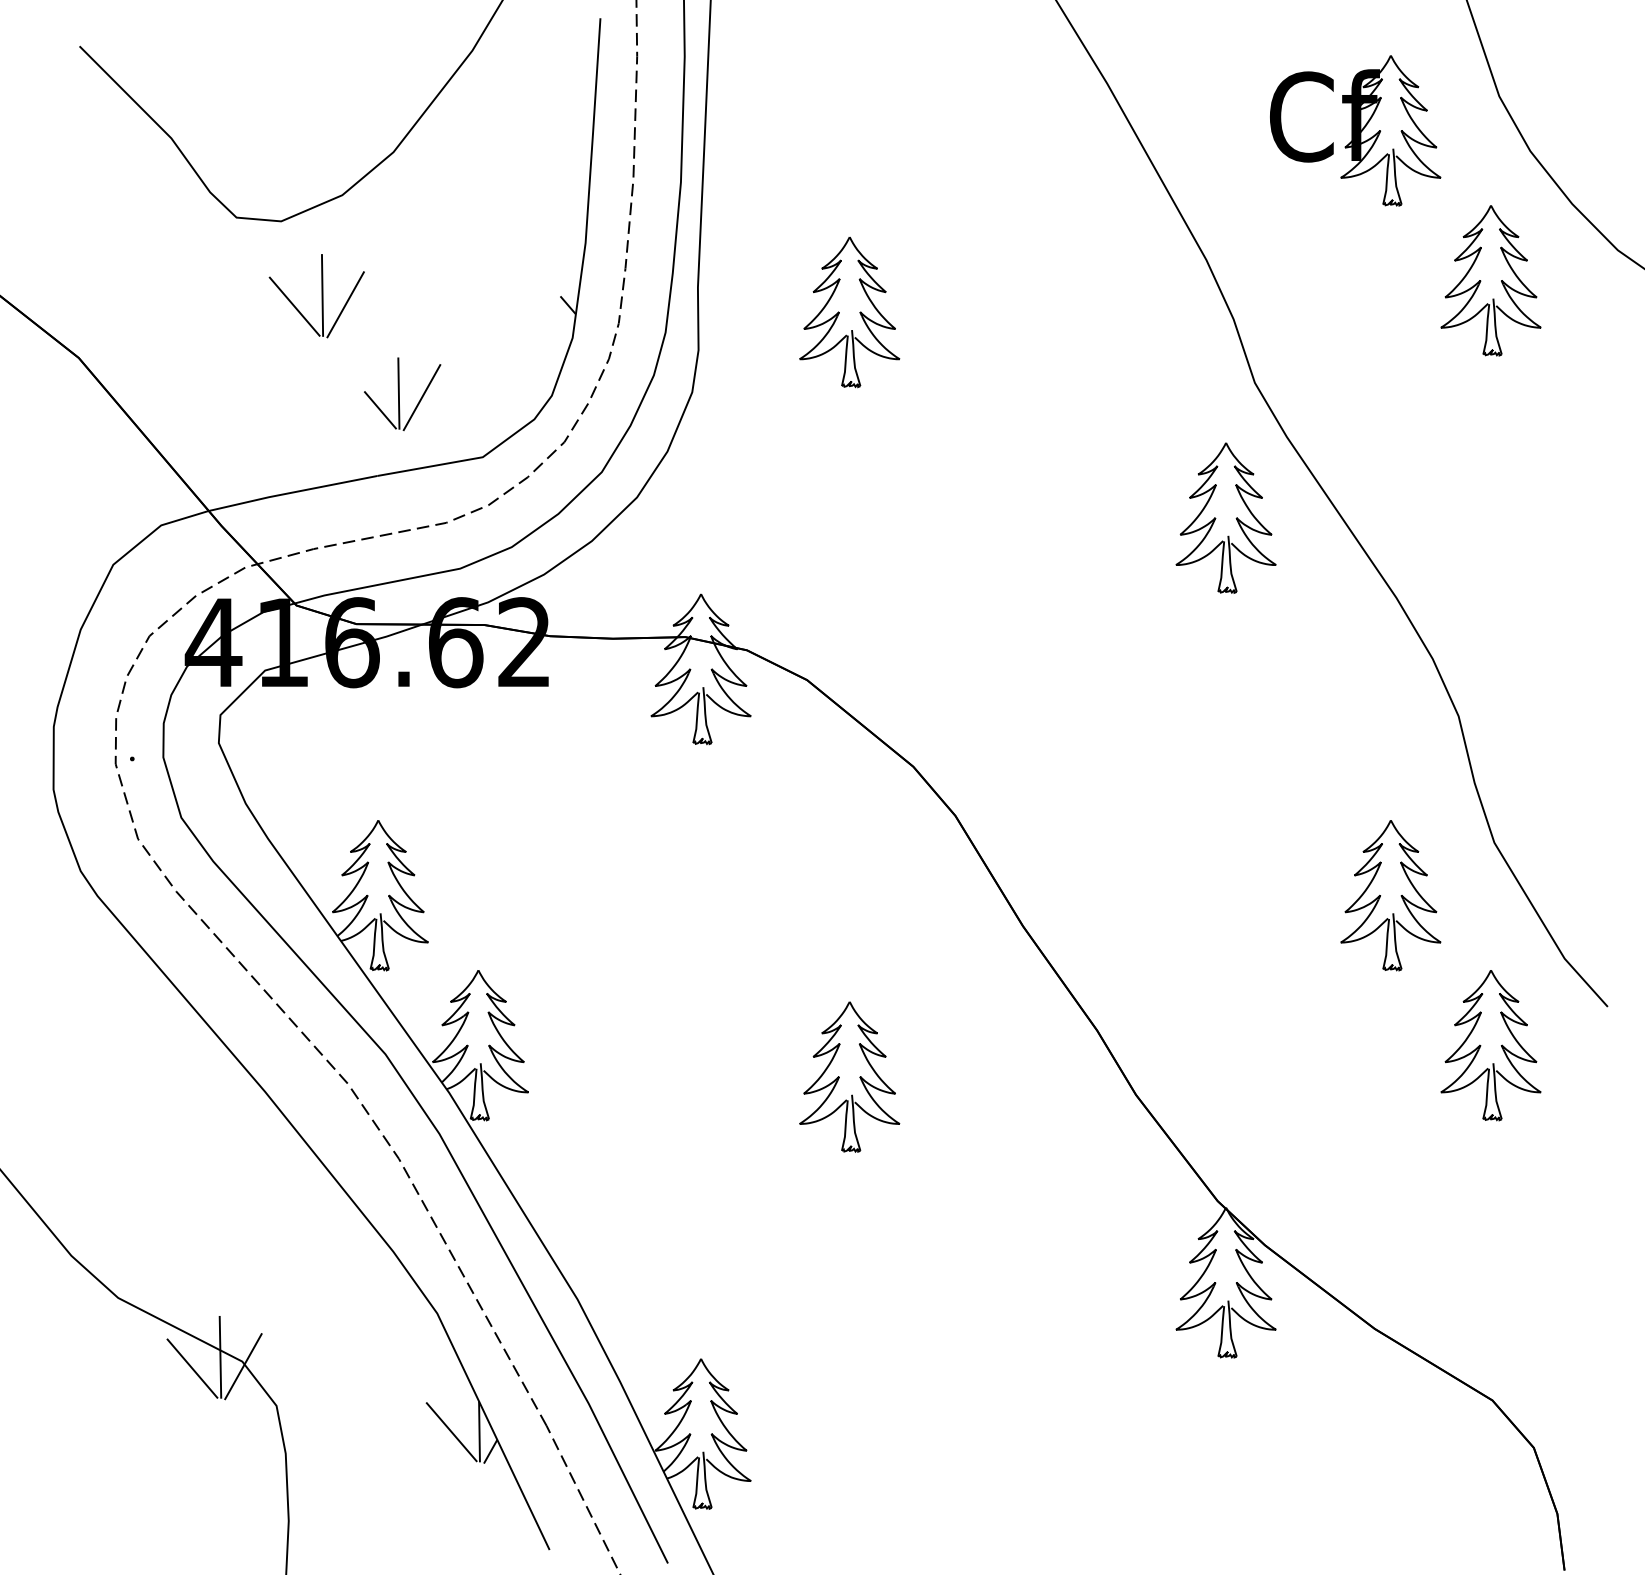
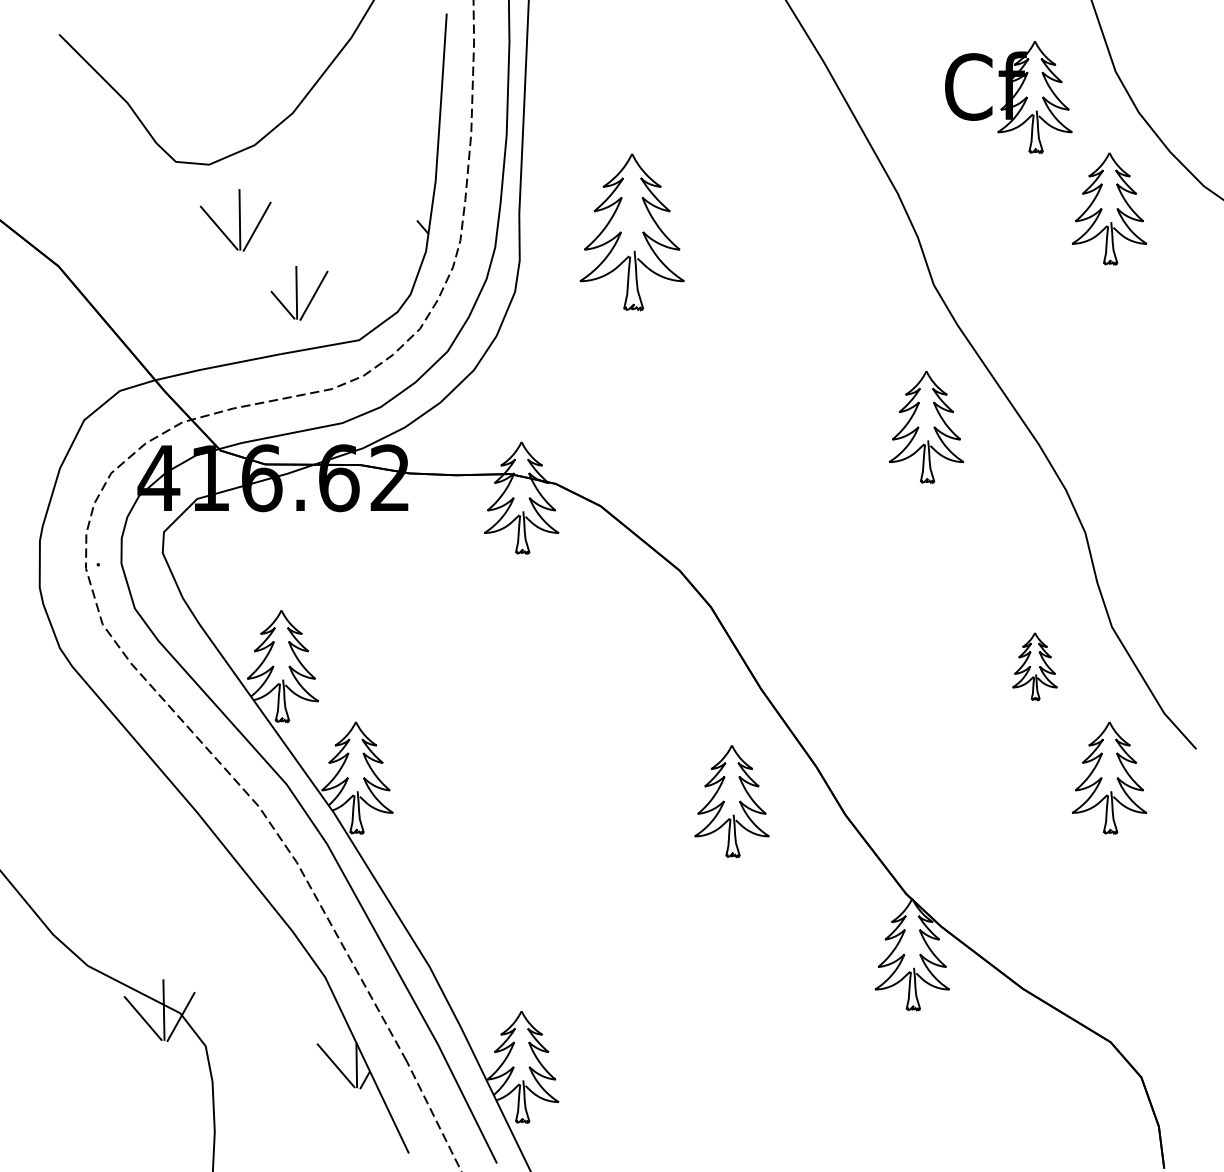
part: (849, 312) -> (632, 232), size x1.4
part: (1225, 517) -> (926, 426), moved
part: (1390, 895) -> (1034, 666), size x0.6
part: (849, 1076) -> (731, 801), moved

